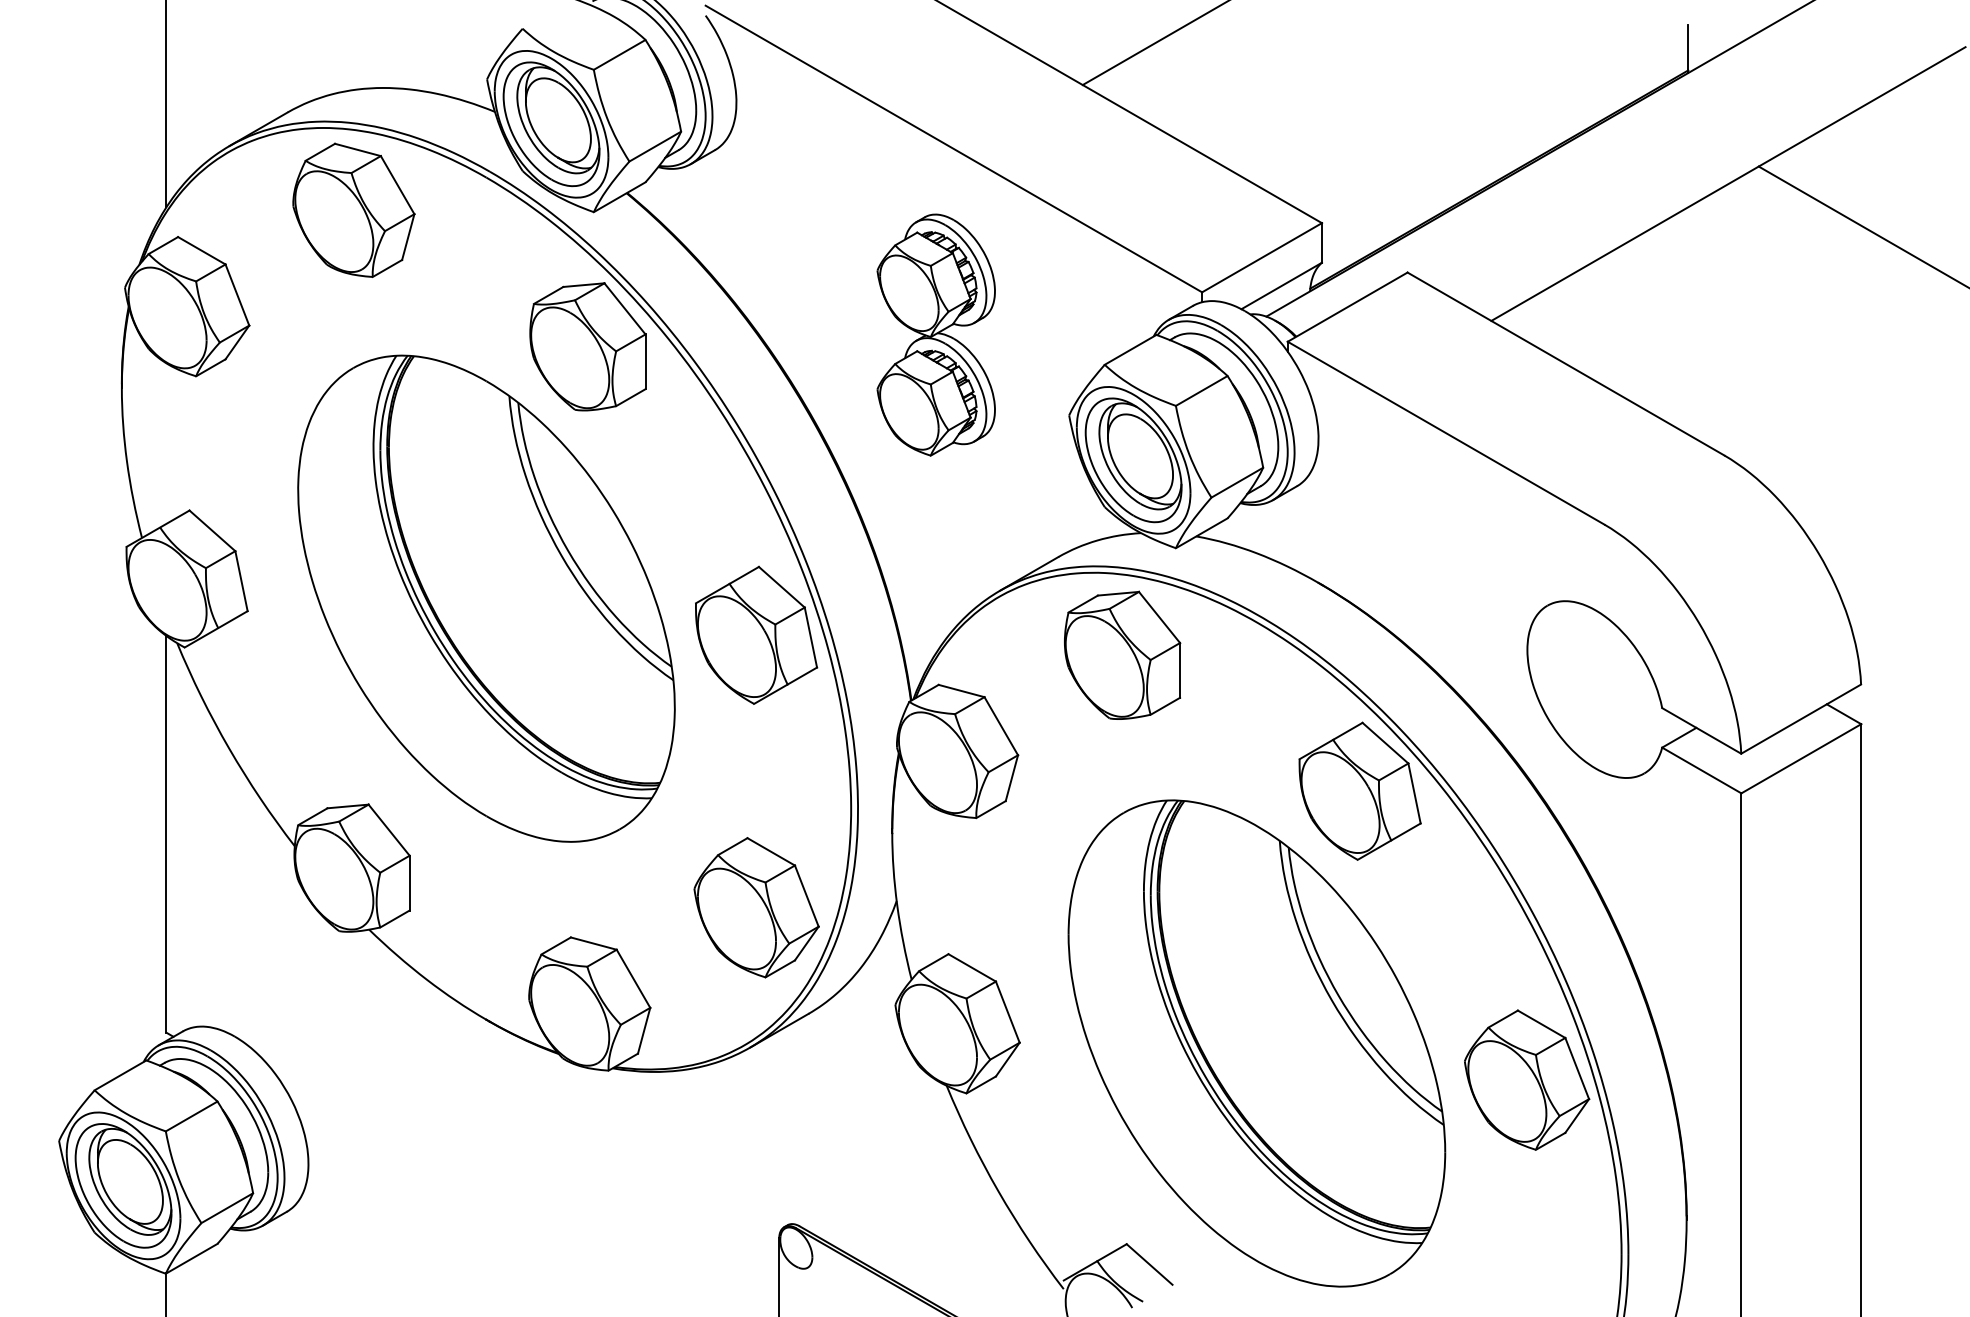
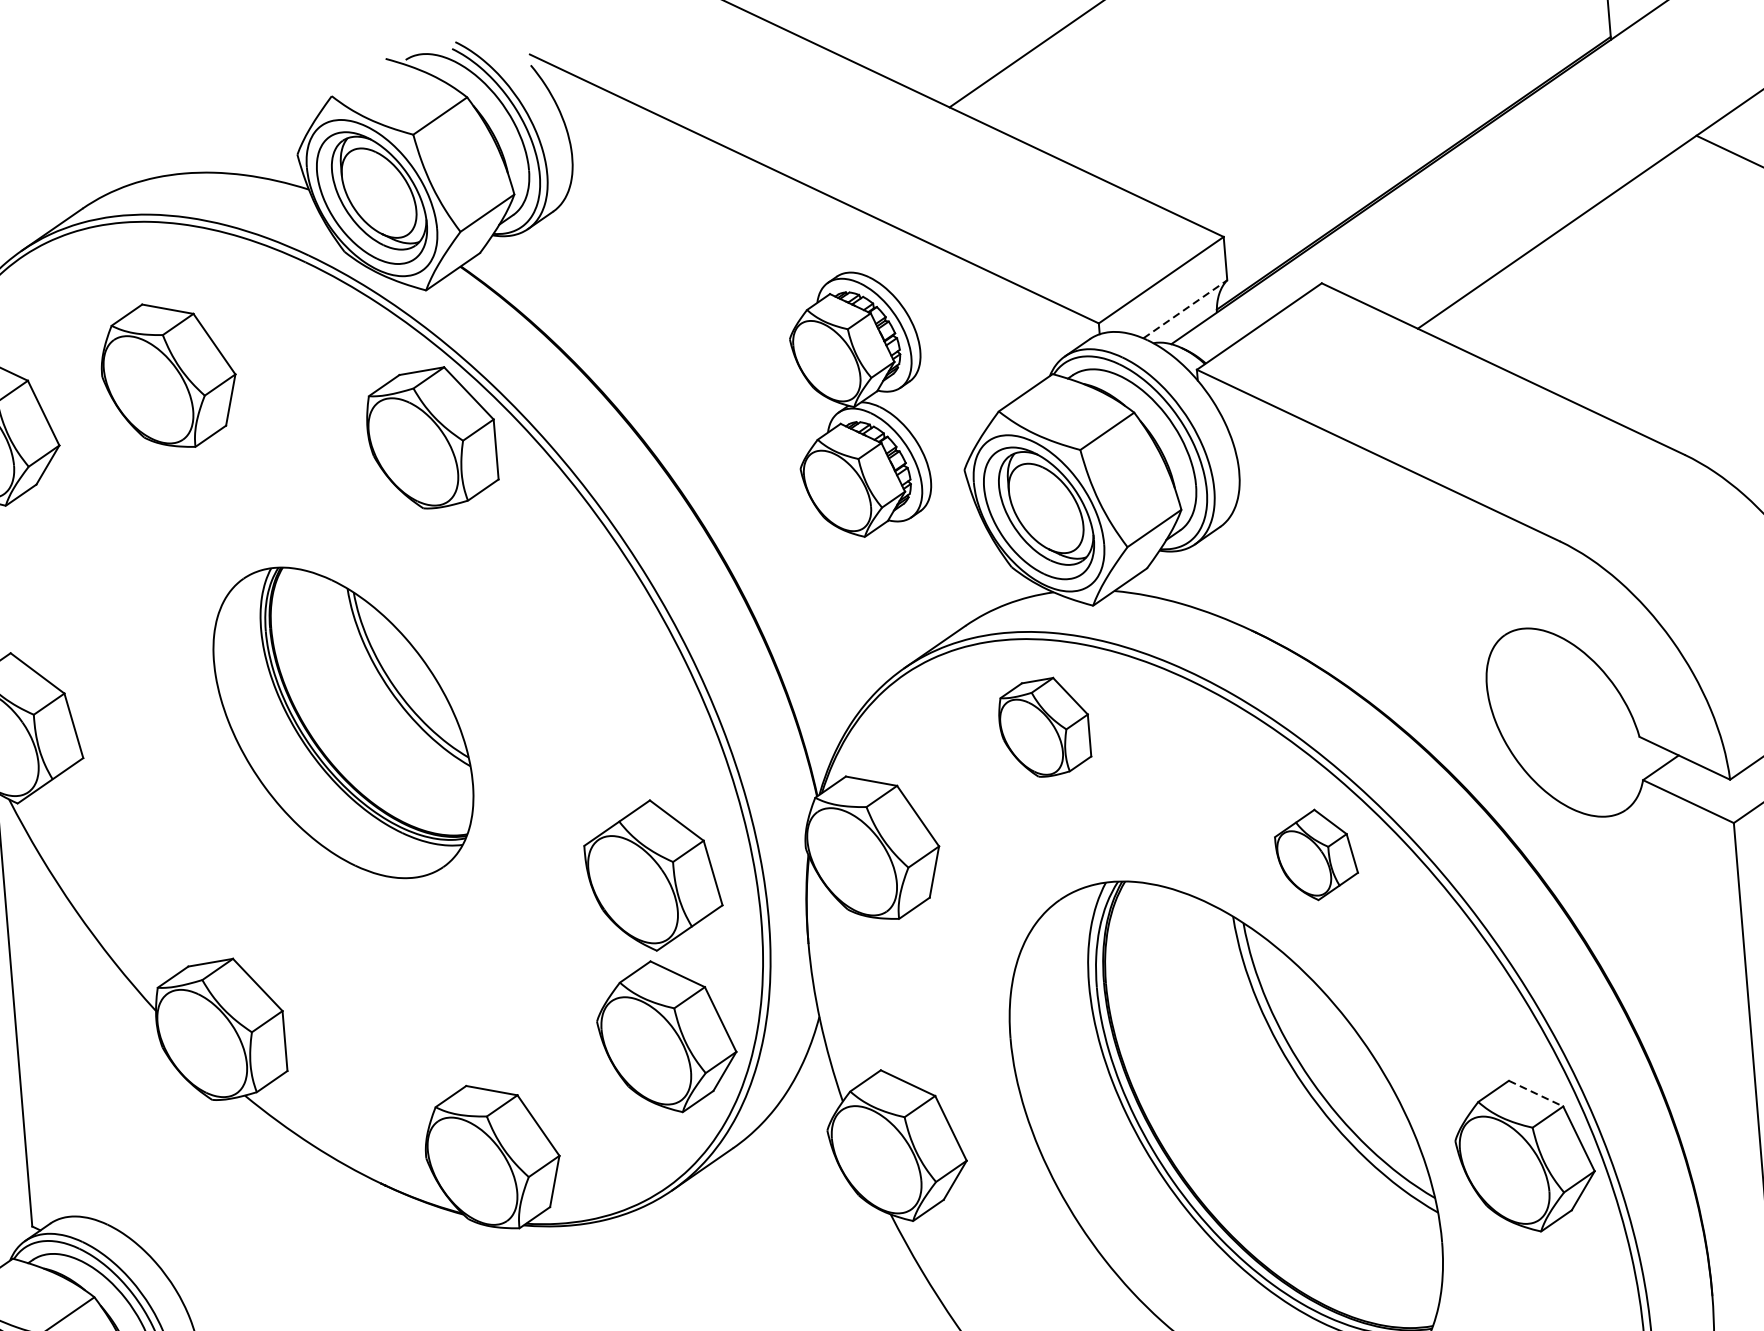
part: (353, 209) -> (168, 374), moved
line: (1282, 285) -> (1186, 308), solid -> dashed
part: (935, 334) -> (859, 403), moved
part: (486, 598) -> (343, 722), size x0.6
part: (756, 634) -> (653, 874), moved
part: (1122, 654) -> (1044, 726), size x0.7
part: (1359, 790) -> (1315, 854), size x0.6
line: (1542, 1024) -> (1537, 1093), solid -> dashed

